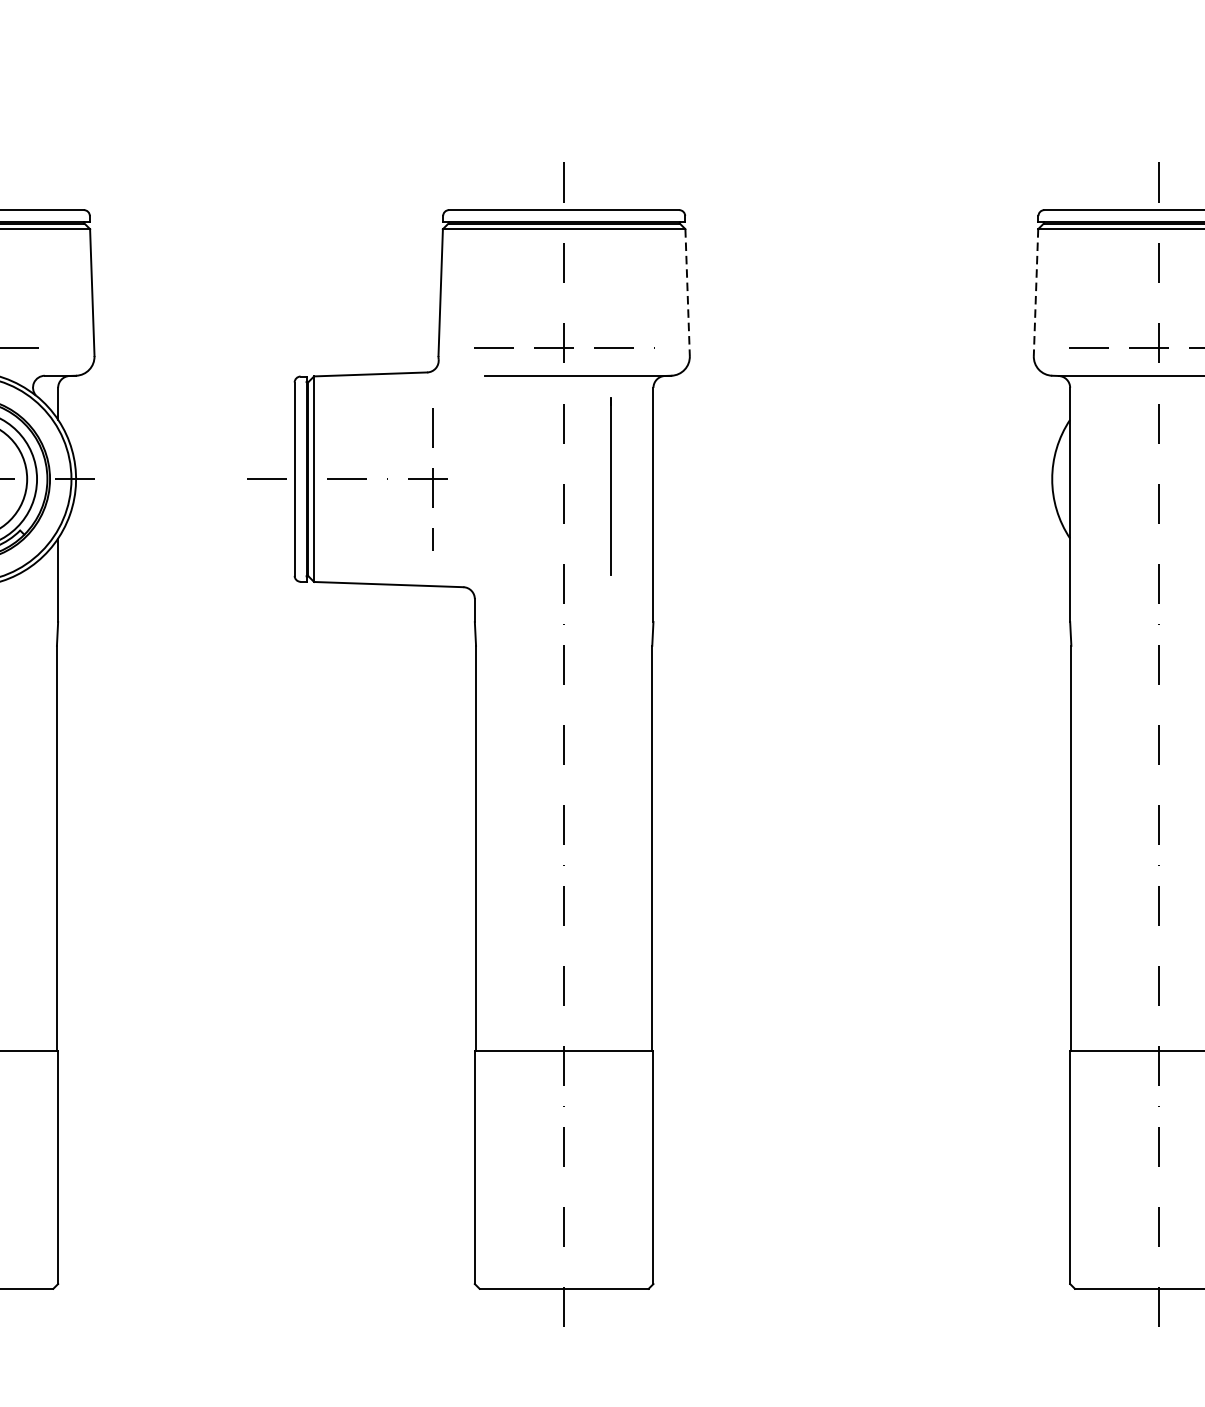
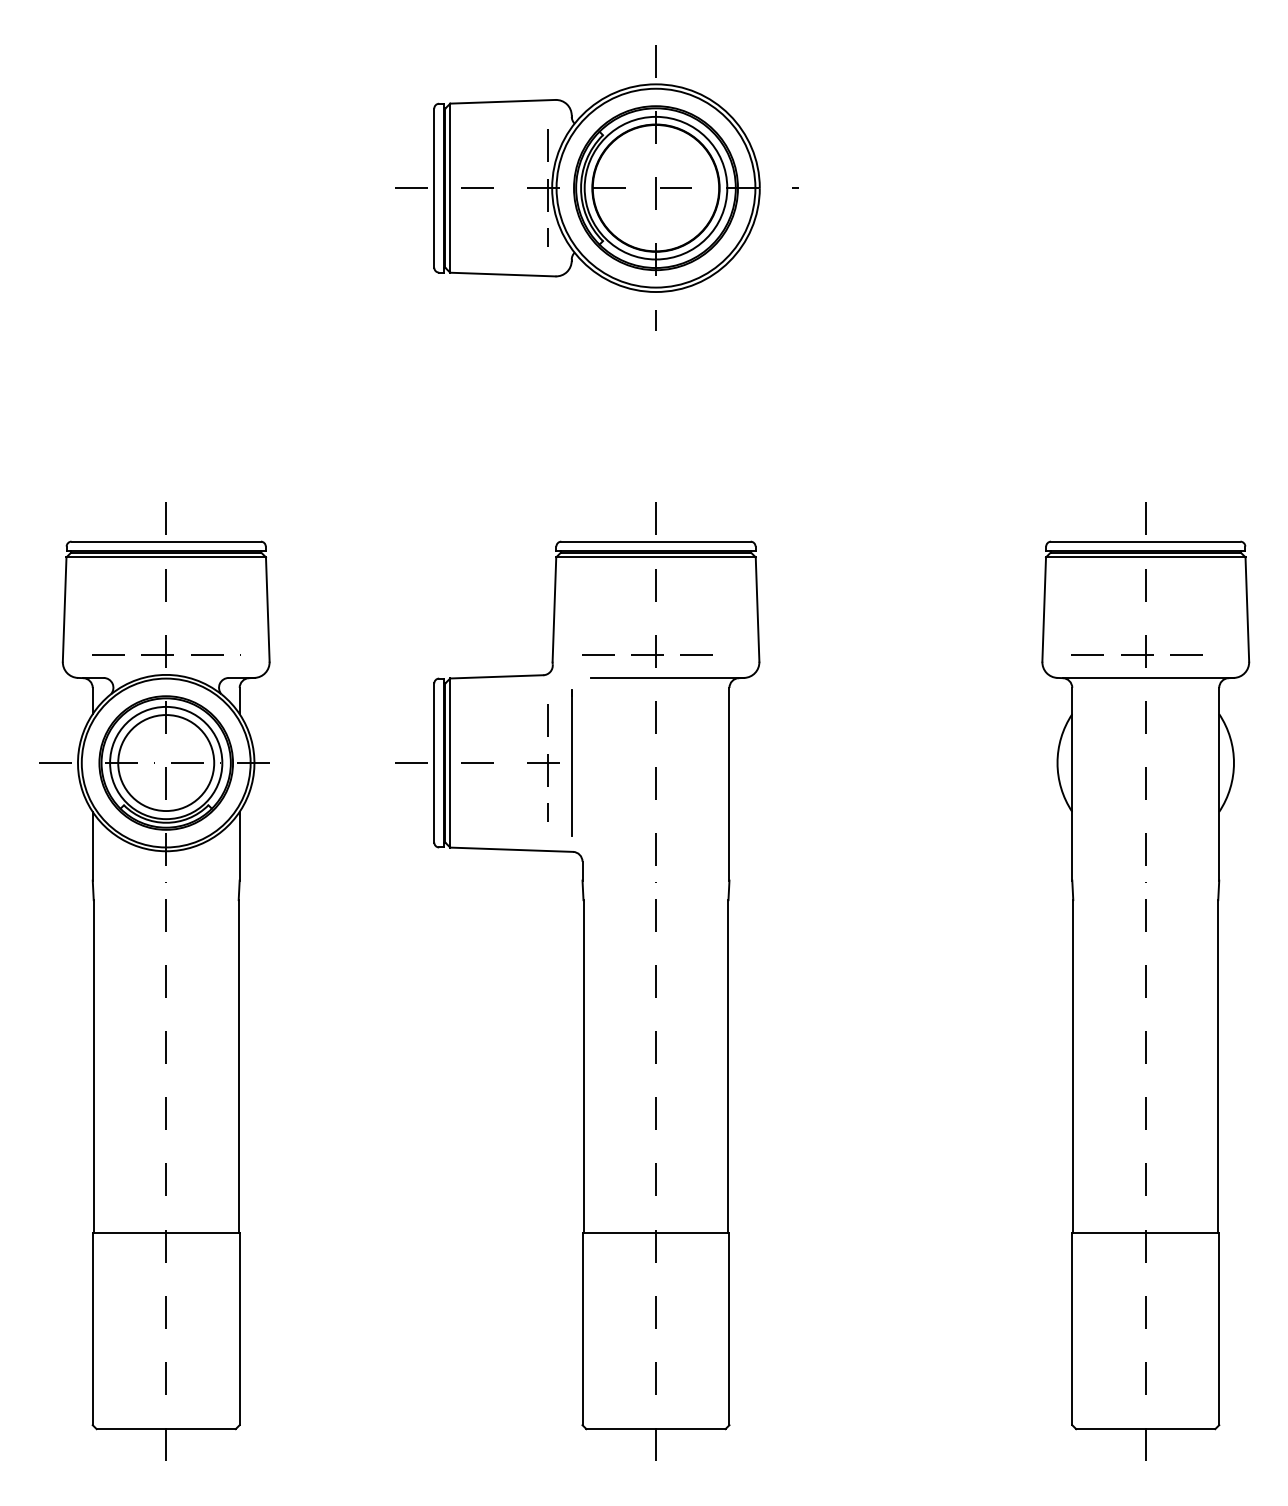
line: (687, 293) -> (757, 610), dashed -> solid
line: (1036, 293) -> (1044, 610), dashed -> solid
line: (610, 485) -> (571, 762), moved

